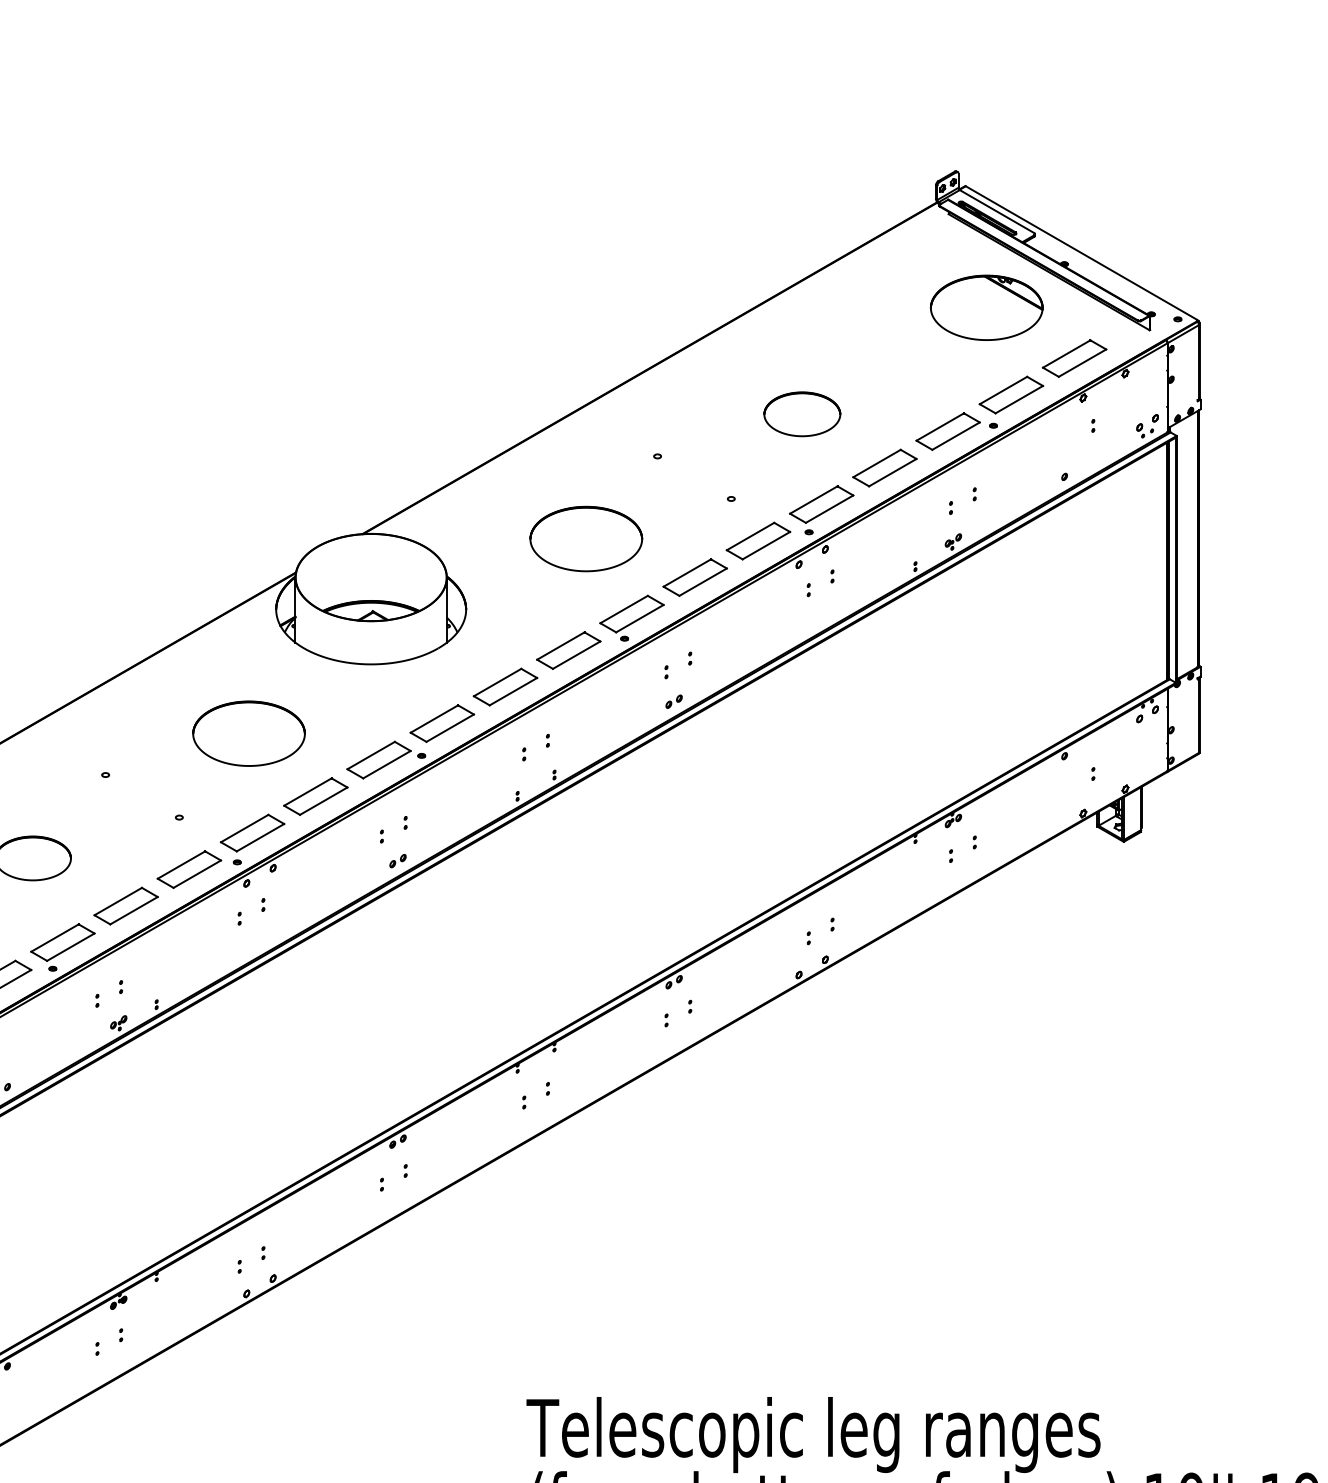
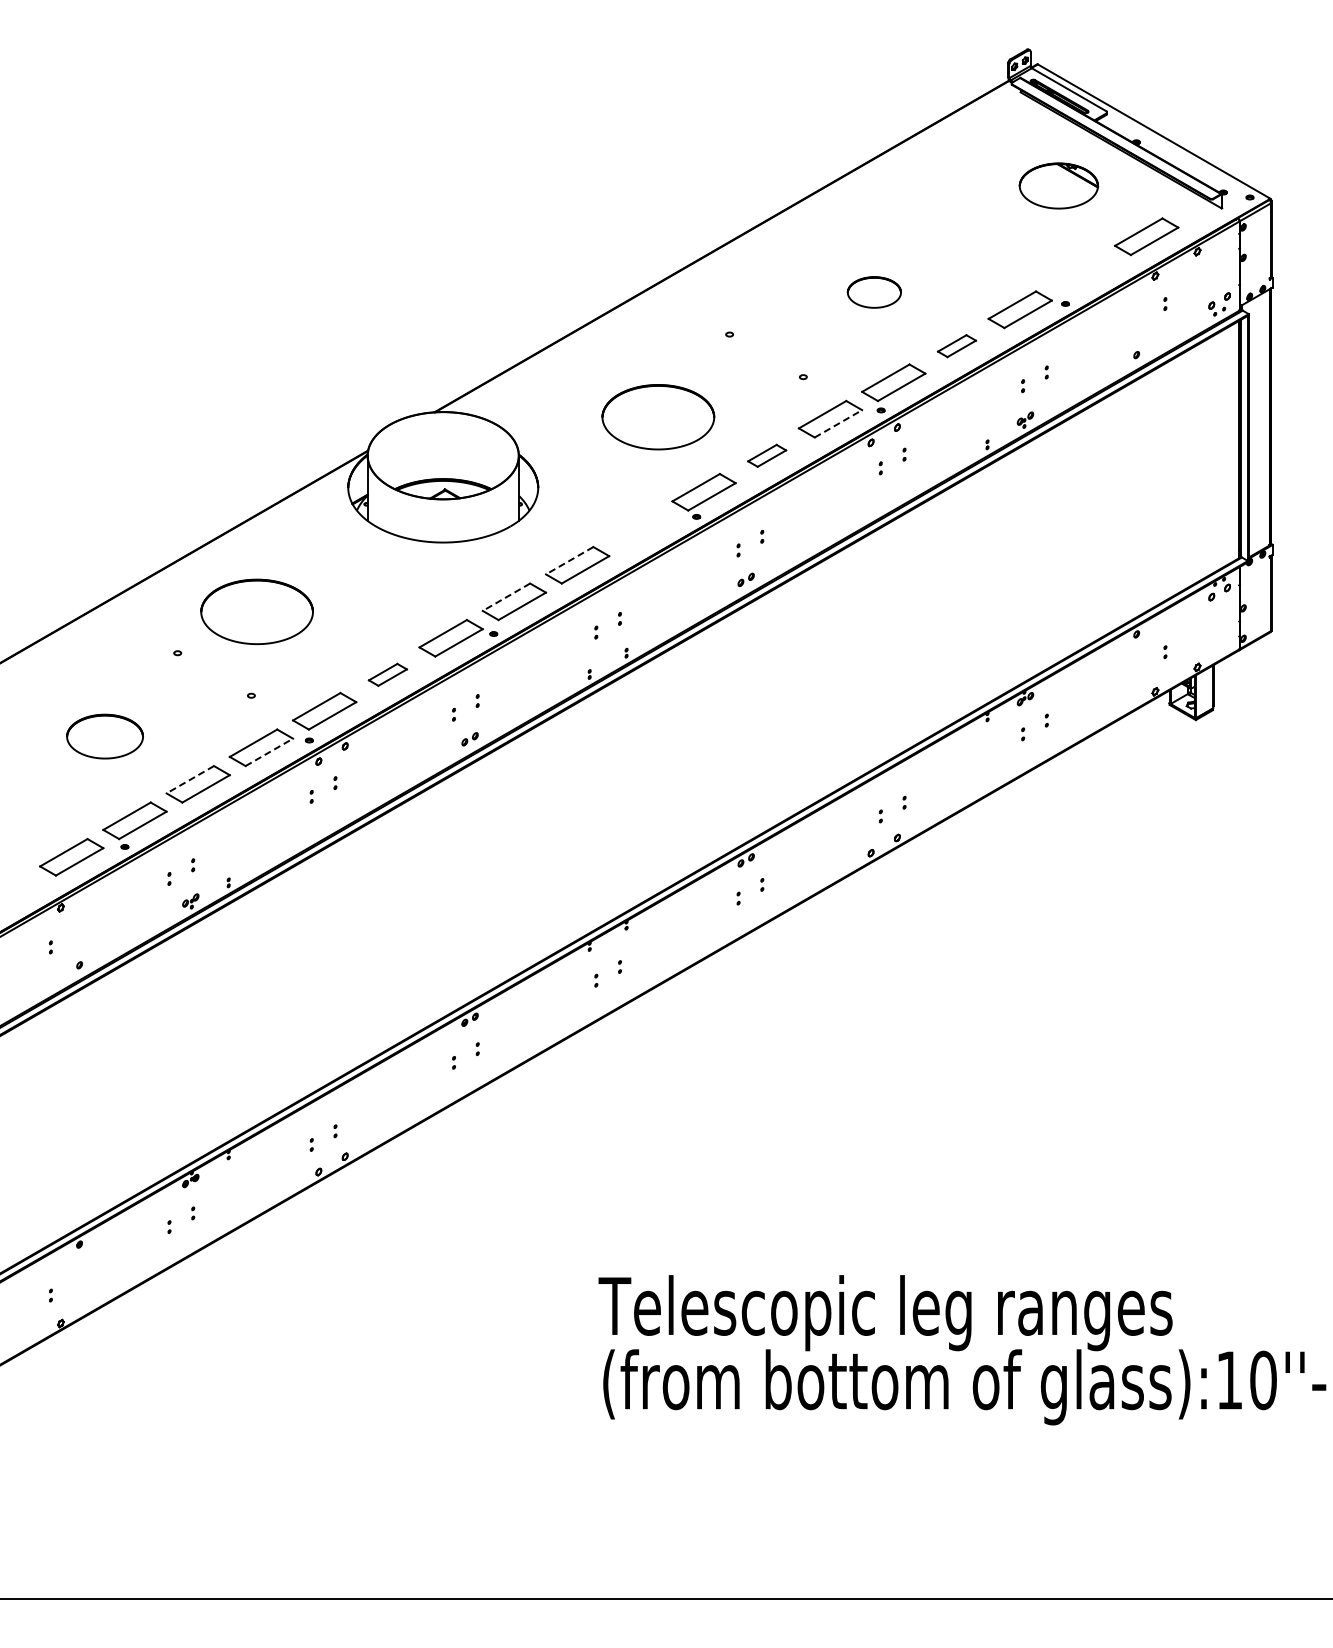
part: (986, 307) -> (1058, 185), size x0.7
part: (1011, 394) -> (1083, 272), removed
part: (802, 414) -> (874, 292), size x0.7
part: (884, 467) -> (956, 345), size x0.6
line: (766, 545) -> (838, 423), solid -> dashed
part: (694, 577) -> (766, 455), size x0.6
part: (568, 650) -> (640, 528), removed
line: (497, 682) -> (569, 560), solid -> dashed
line: (434, 719) -> (506, 597), solid -> dashed
part: (248, 733) -> (256, 611), moved
part: (315, 796) -> (387, 674), size x0.6
line: (197, 874) -> (269, 752), solid -> dashed
line: (117, 902) -> (189, 780), solid -> dashed

